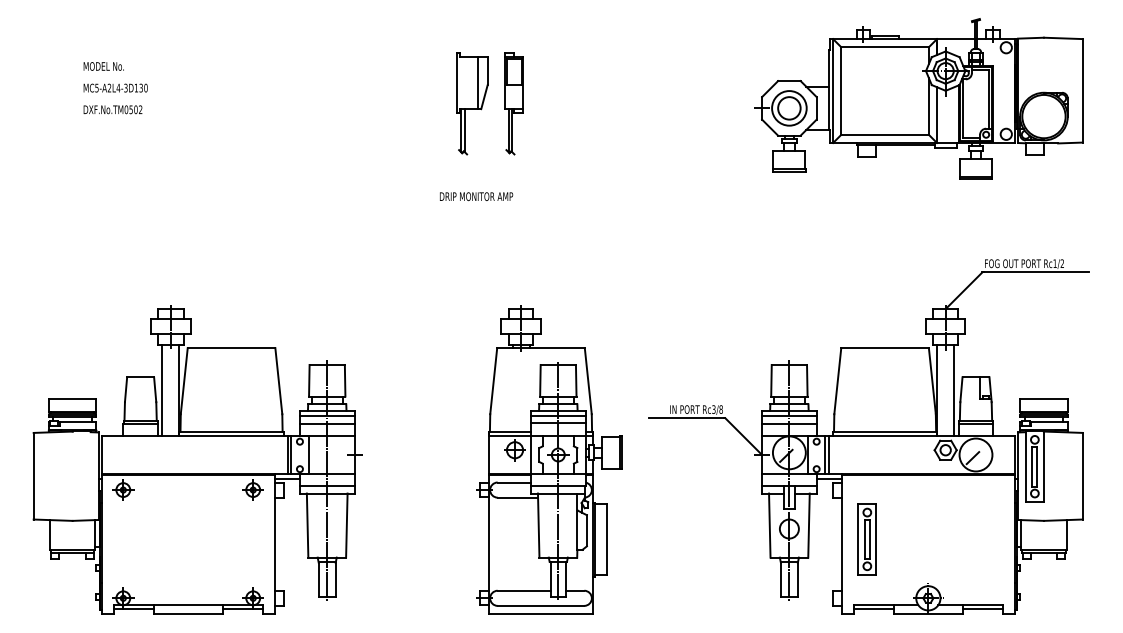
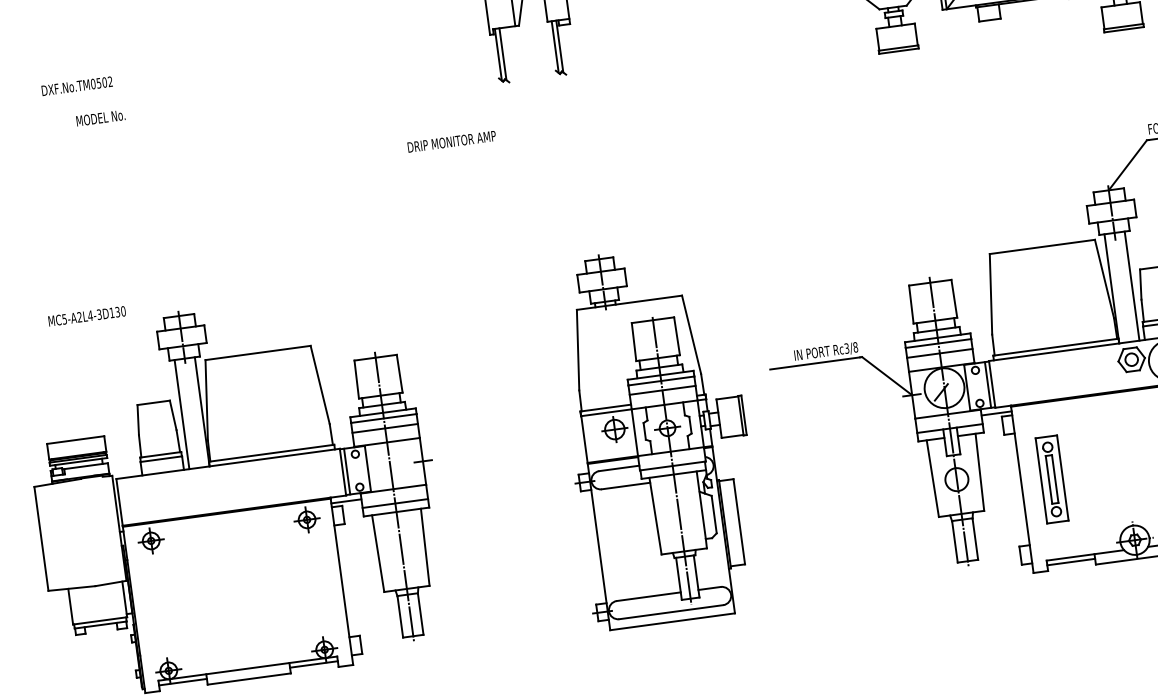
text: (103, 66) -> (100, 118), moved
text: (115, 87) -> (86, 315), moved
text: (476, 196) -> (451, 141), moved

